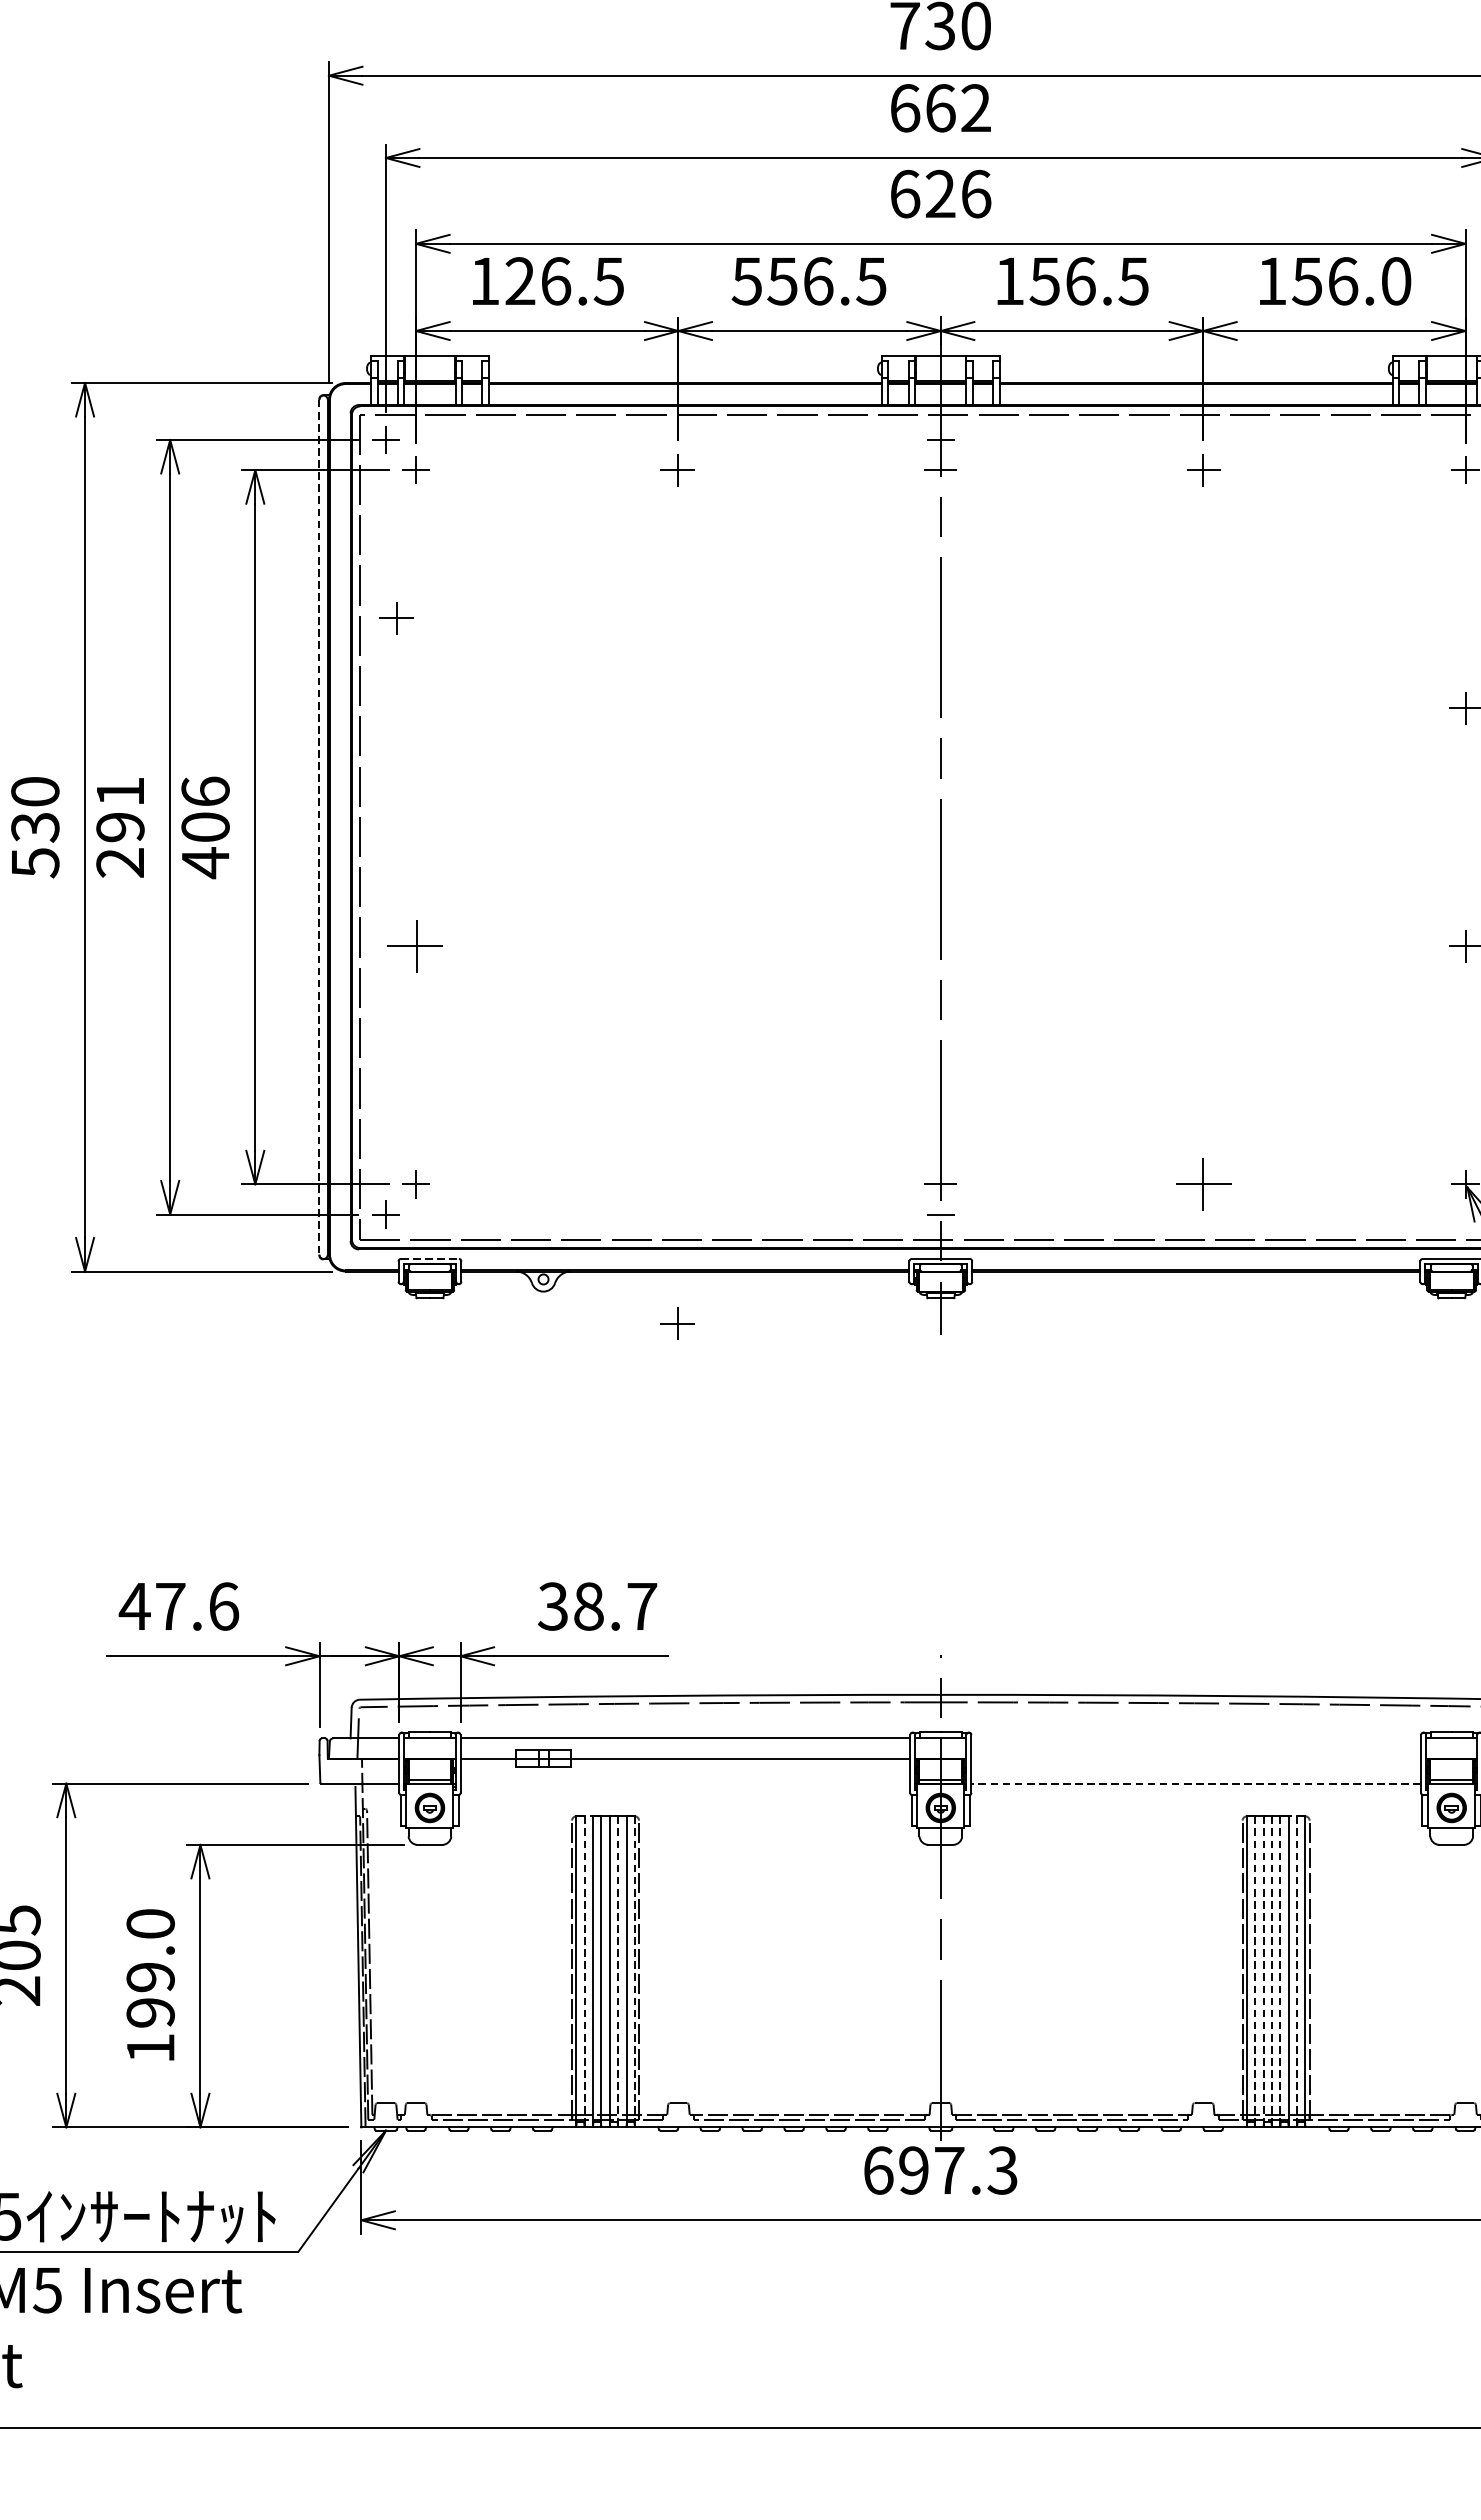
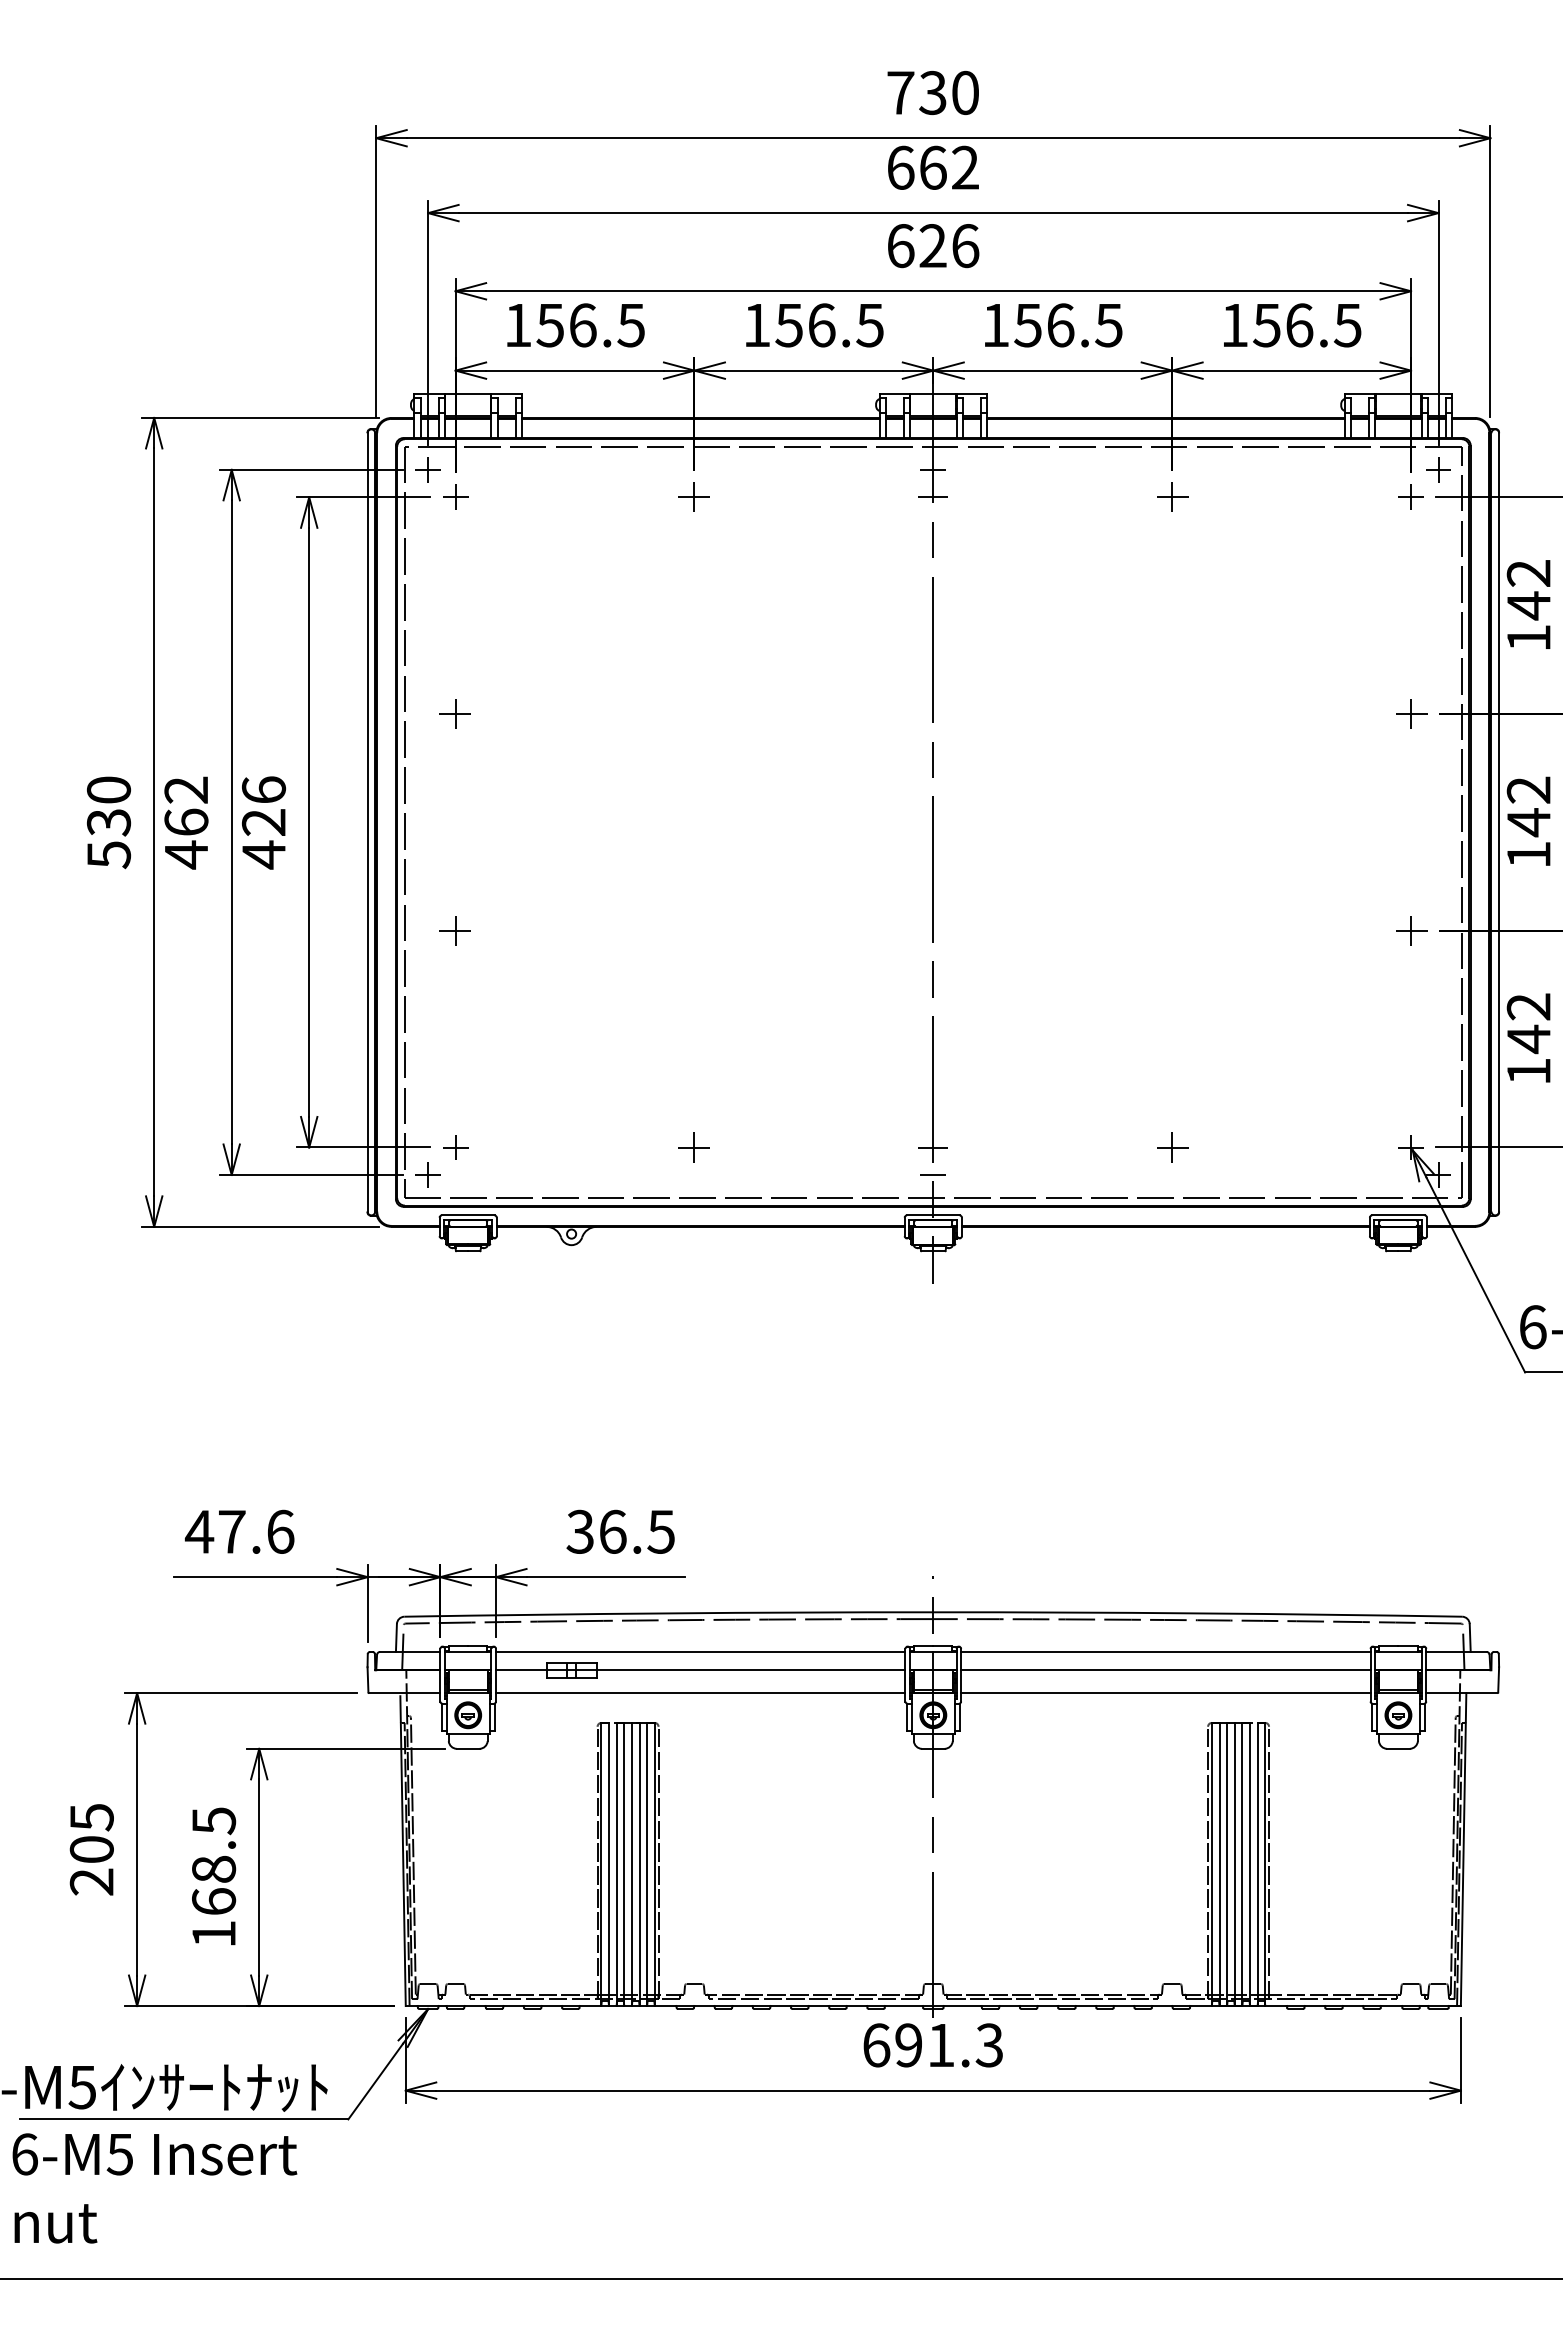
text: (519, 281) -> (549, 325), 126.5 -> 156.5
text: (746, 281) -> (756, 325), 556.5 -> 156.5
text: (1395, 281) -> (1347, 325), 156.0 -> 156.5
part: (396, 617) -> (454, 713), moved
text: (120, 827) -> (186, 822), 291 -> 462
text: (206, 827) -> (264, 822), 406 -> 426
line: (319, 827) -> (367, 822), dashed -> solid
part: (414, 945) -> (454, 930), size x0.62
part: (1203, 1184) -> (1172, 1147), size x0.62
line: (430, 1259) -> (468, 1215), dashed -> solid
part: (677, 1323) -> (693, 1147), moved
text: (614, 1606) -> (636, 1531), 38.7 -> 36.5
line: (1195, 1737) -> (1165, 1651), added
line: (1195, 1758) -> (1165, 1670), added
line: (685, 1784) -> (700, 1693), added
line: (1195, 1784) -> (1165, 1693), dashed -> solid
text: (151, 1968) -> (214, 1861), 199.0 -> 168.5
line: (585, 1971) -> (609, 1864), dashed -> solid
line: (618, 1971) -> (639, 1864), dashed -> solid
line: (634, 1971) -> (654, 1864), dashed -> solid
line: (1255, 1971) -> (1219, 1864), dashed -> solid
line: (1263, 1971) -> (1227, 1864), dashed -> solid
line: (1271, 1971) -> (1234, 1864), dashed -> solid
line: (1280, 1971) -> (1242, 1864), dashed -> solid
line: (1296, 1971) -> (1257, 1864), dashed -> solid
text: (949, 2170) -> (941, 2045), 697.3 -> 691.3

